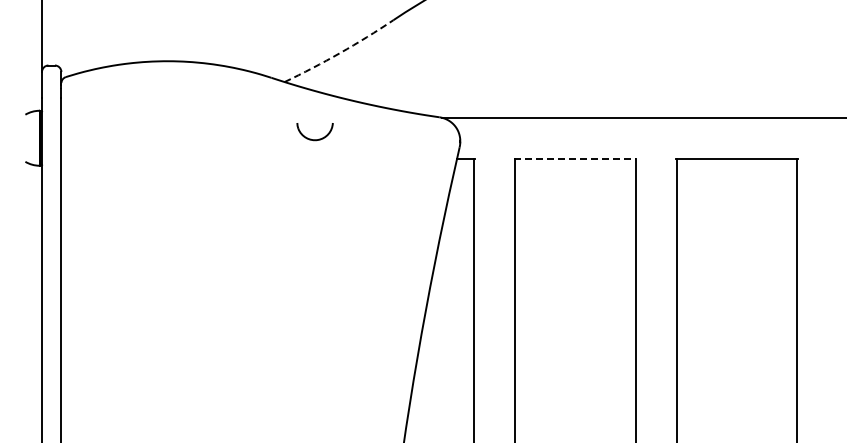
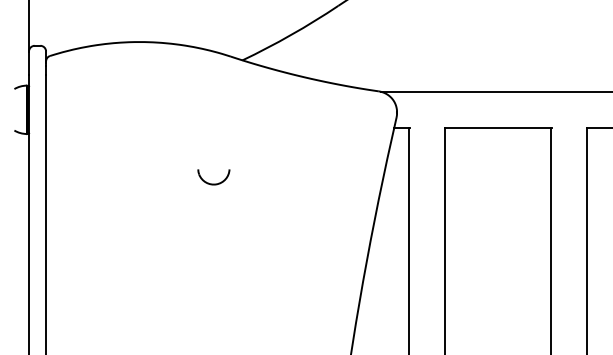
arc: (340, 53) -> (291, 35), dashed -> solid
part: (311, 138) -> (210, 183), moved
line: (575, 158) -> (498, 127), dashed -> solid

